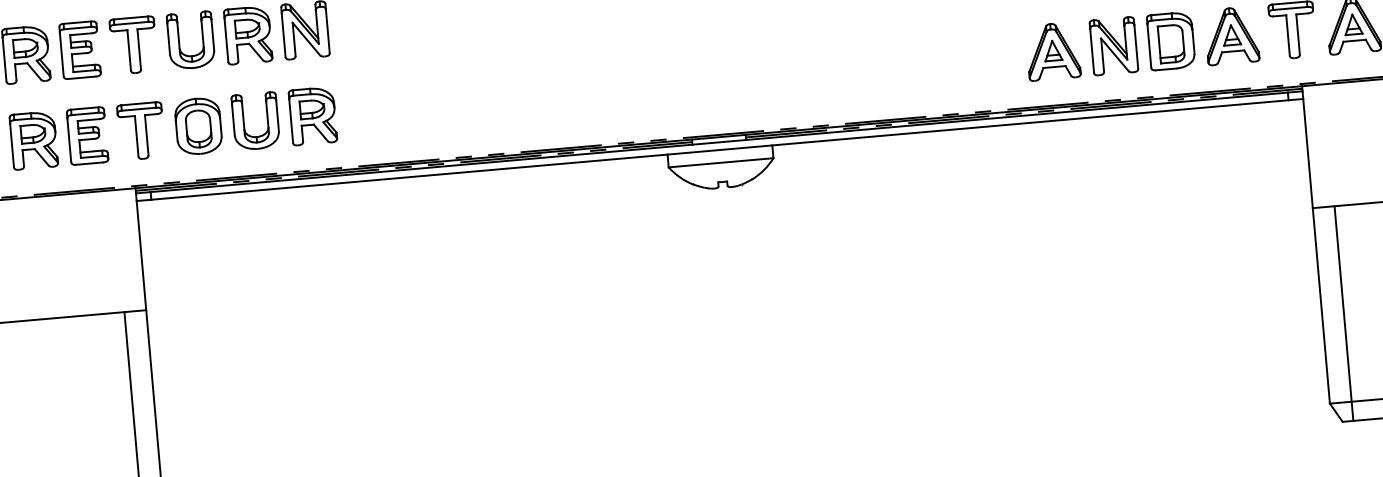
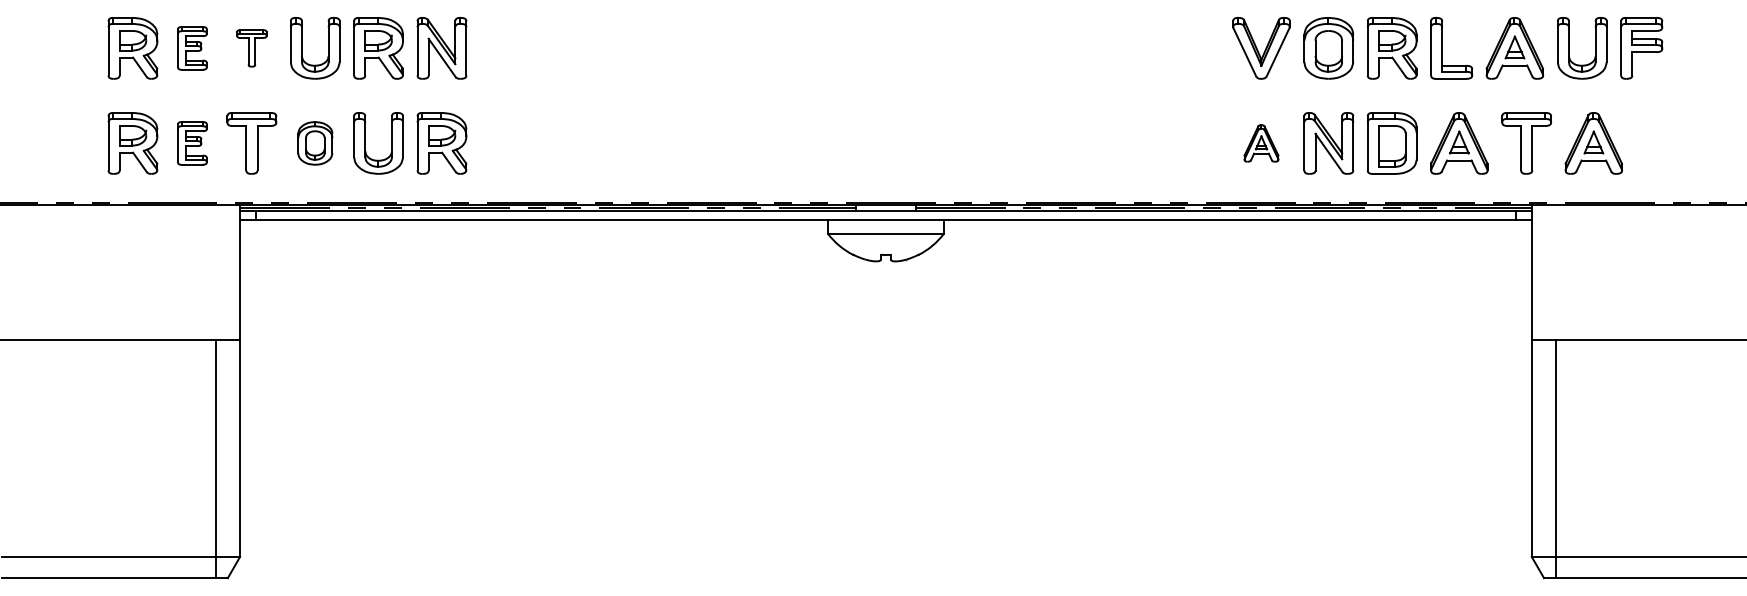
part: (133, 45) -> (251, 48), size x0.6
part: (80, 50) -> (192, 48), size x0.7
part: (1053, 51) -> (1261, 143), size x0.6
part: (198, 126) -> (315, 143), size x0.7
part: (87, 136) -> (192, 143), size x0.7

